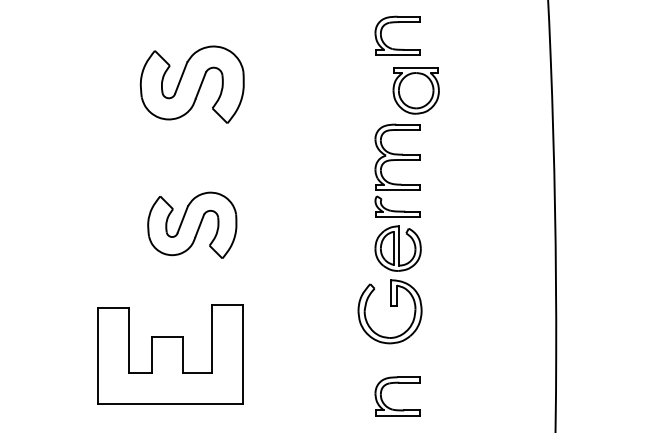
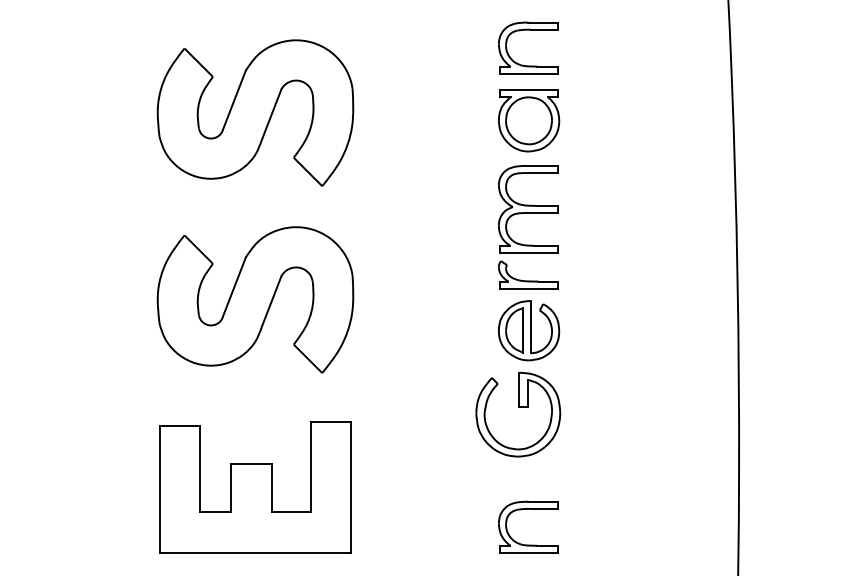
part: (192, 84) -> (255, 112), size x1.43
part: (416, 90) -> (529, 120), moved
part: (192, 225) -> (255, 299), size x1.67
part: (170, 354) -> (255, 487), moved

